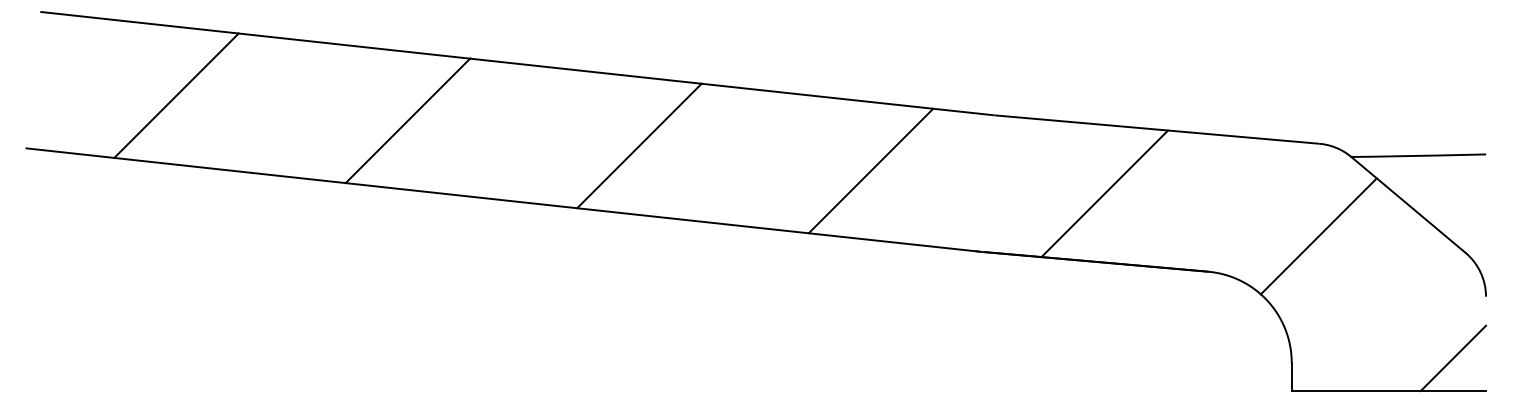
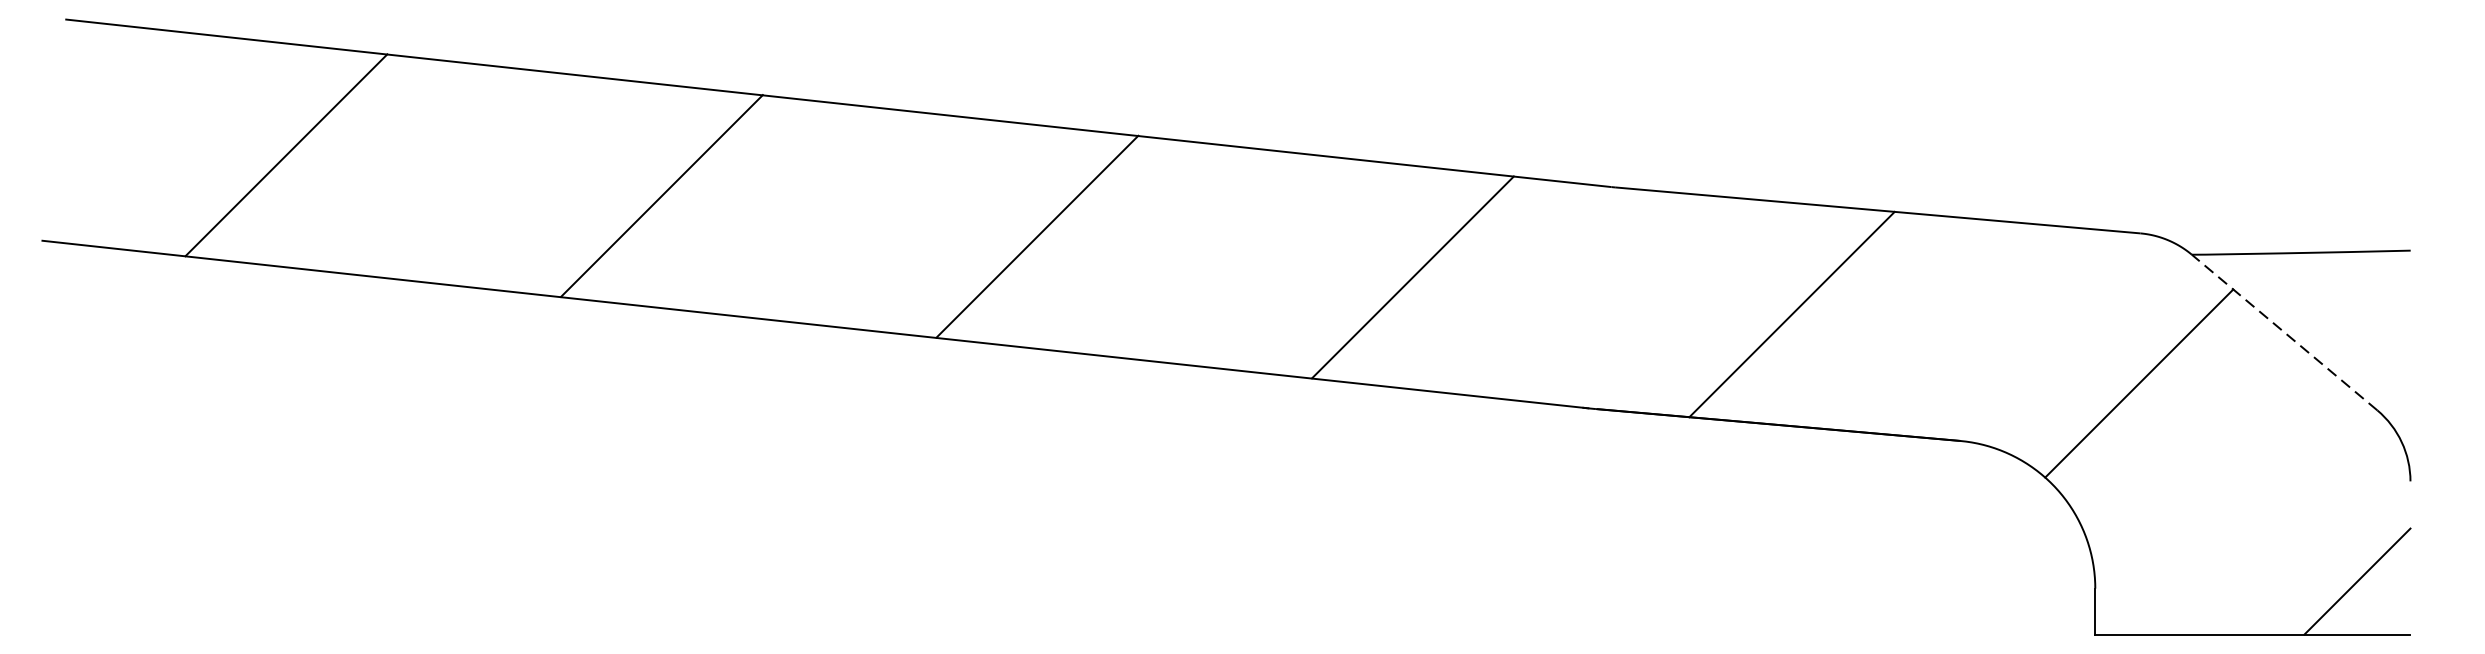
line: (1408, 204) -> (2284, 331), solid -> dashed

